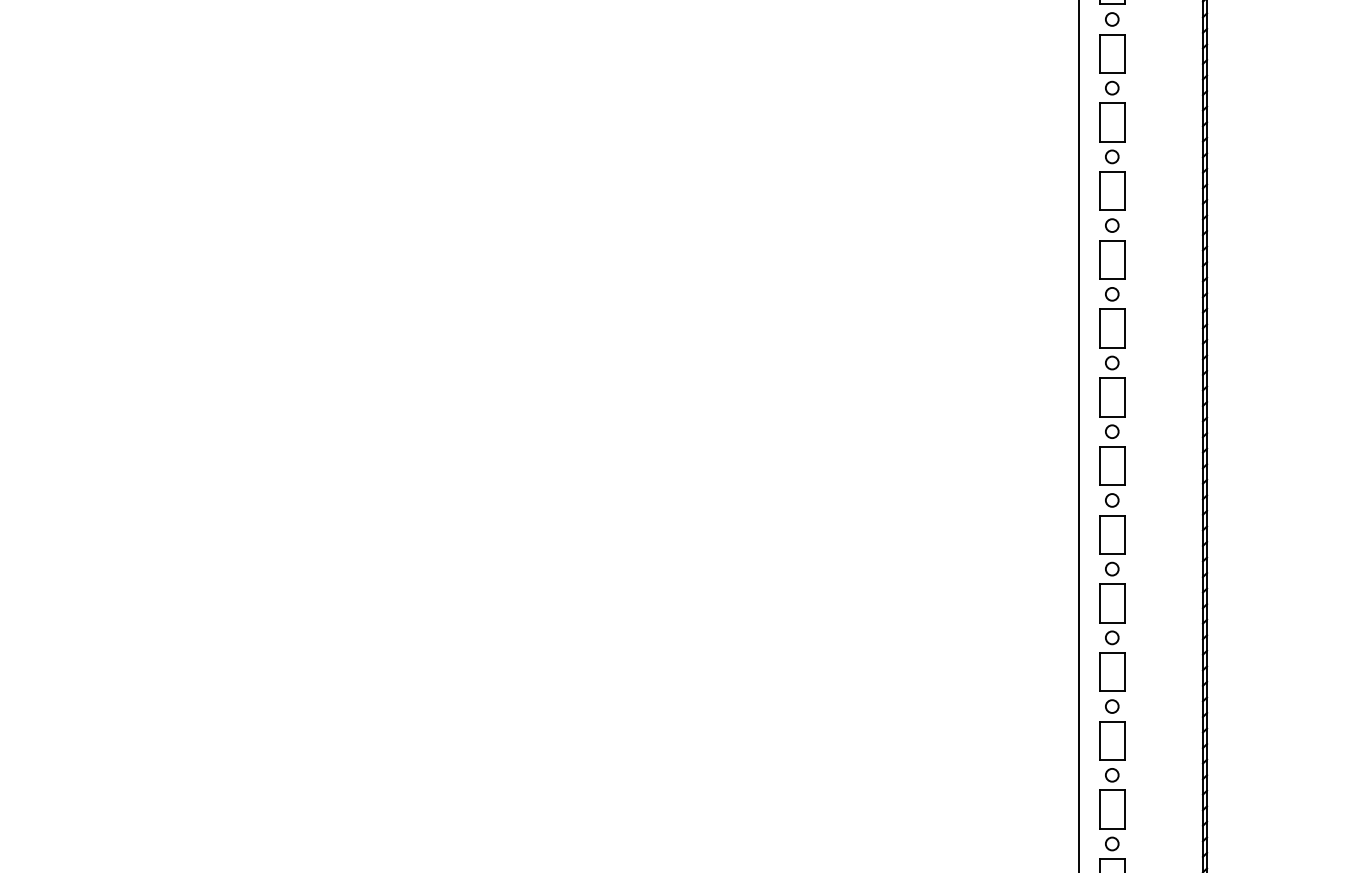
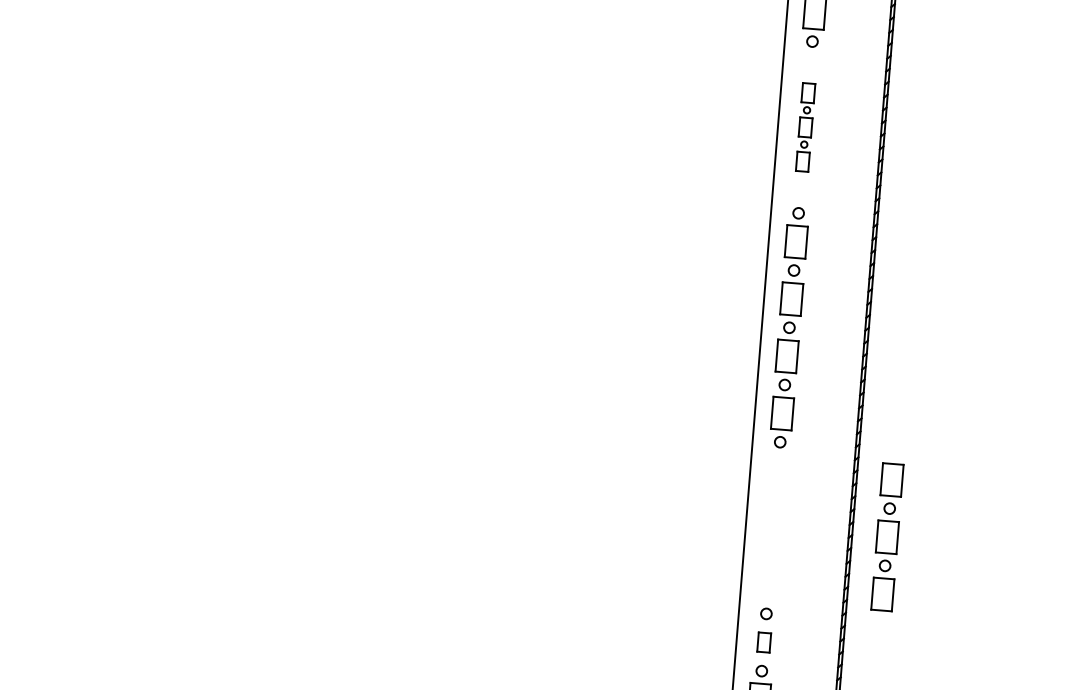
part: (1112, 122) -> (805, 127), size x0.6
part: (1112, 603) -> (887, 537), moved
part: (1112, 740) -> (764, 642), size x0.6

